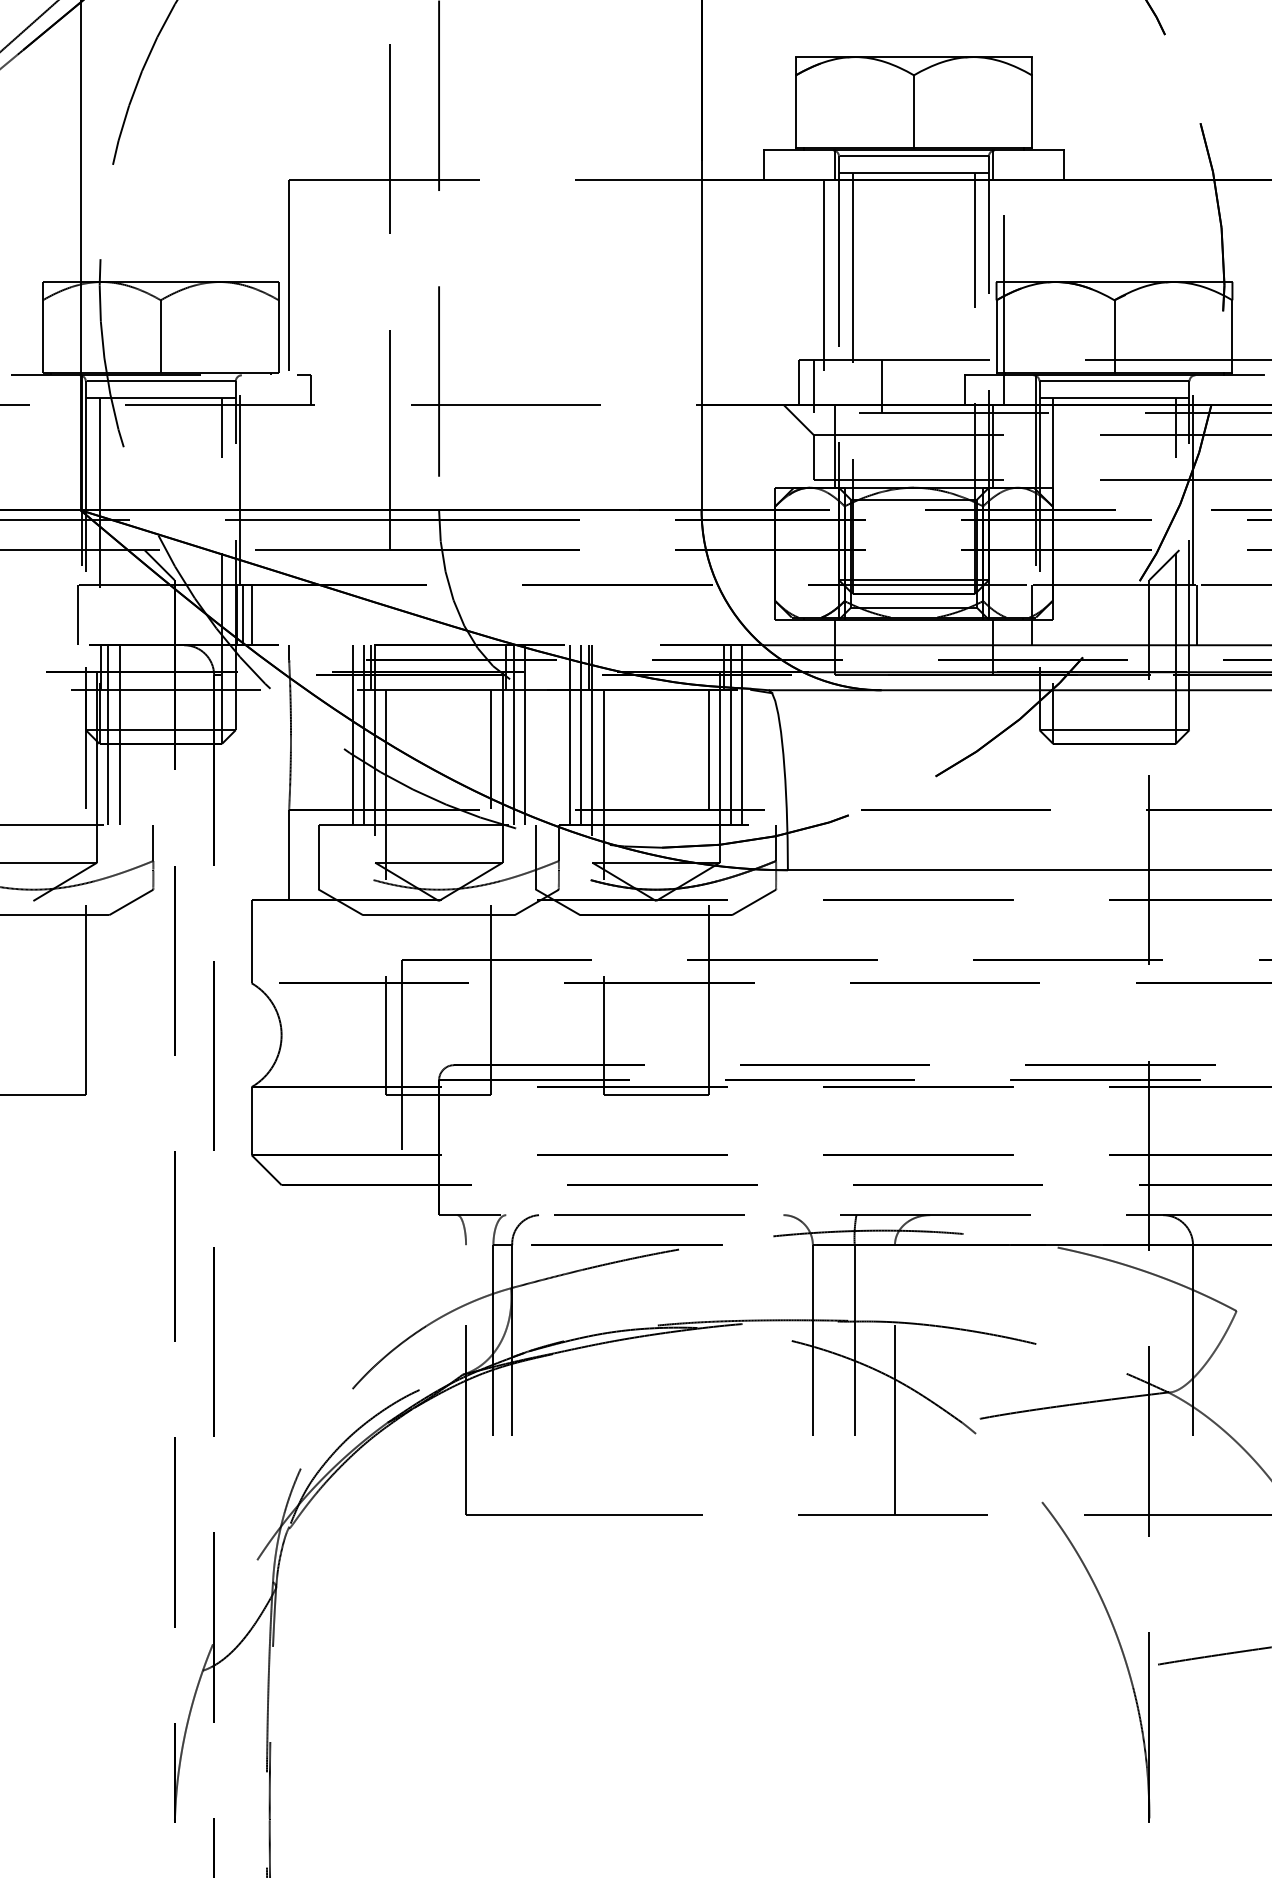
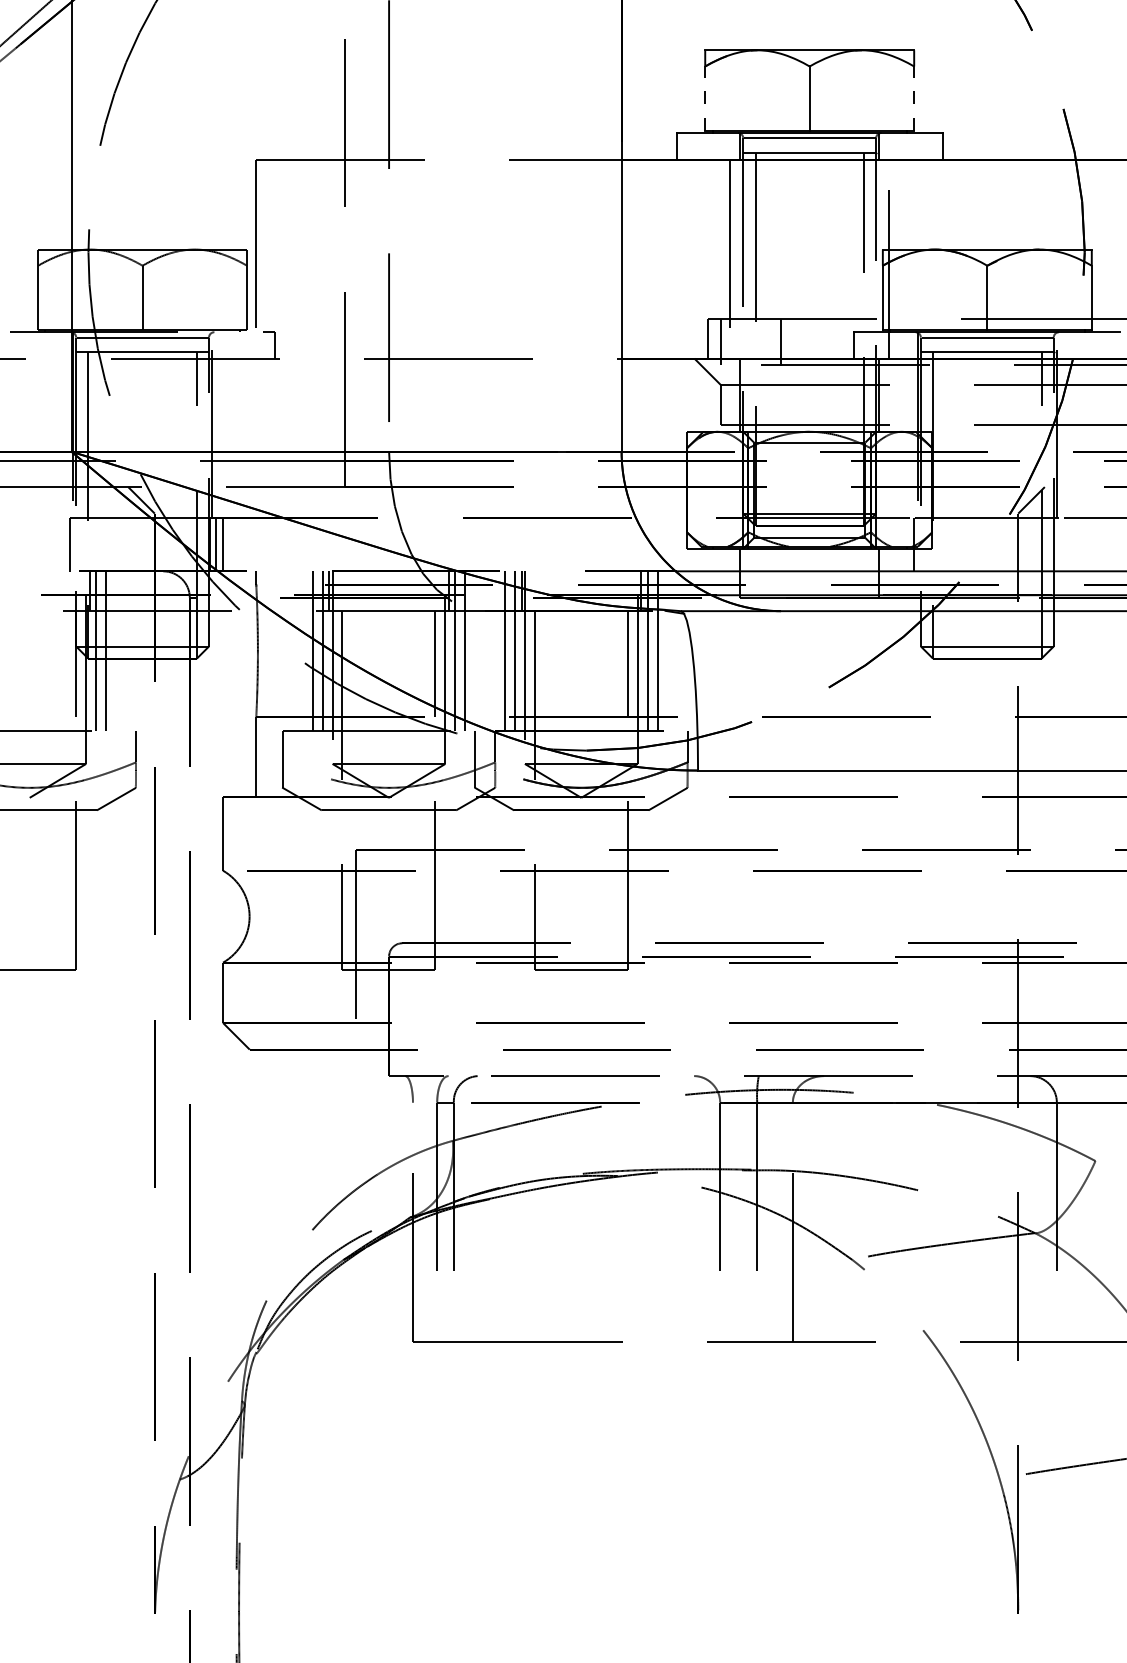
line: (796, 111) -> (705, 98), solid -> dashed
line: (1032, 111) -> (914, 98), solid -> dashed
line: (1197, 614) -> (1060, 544), removed

